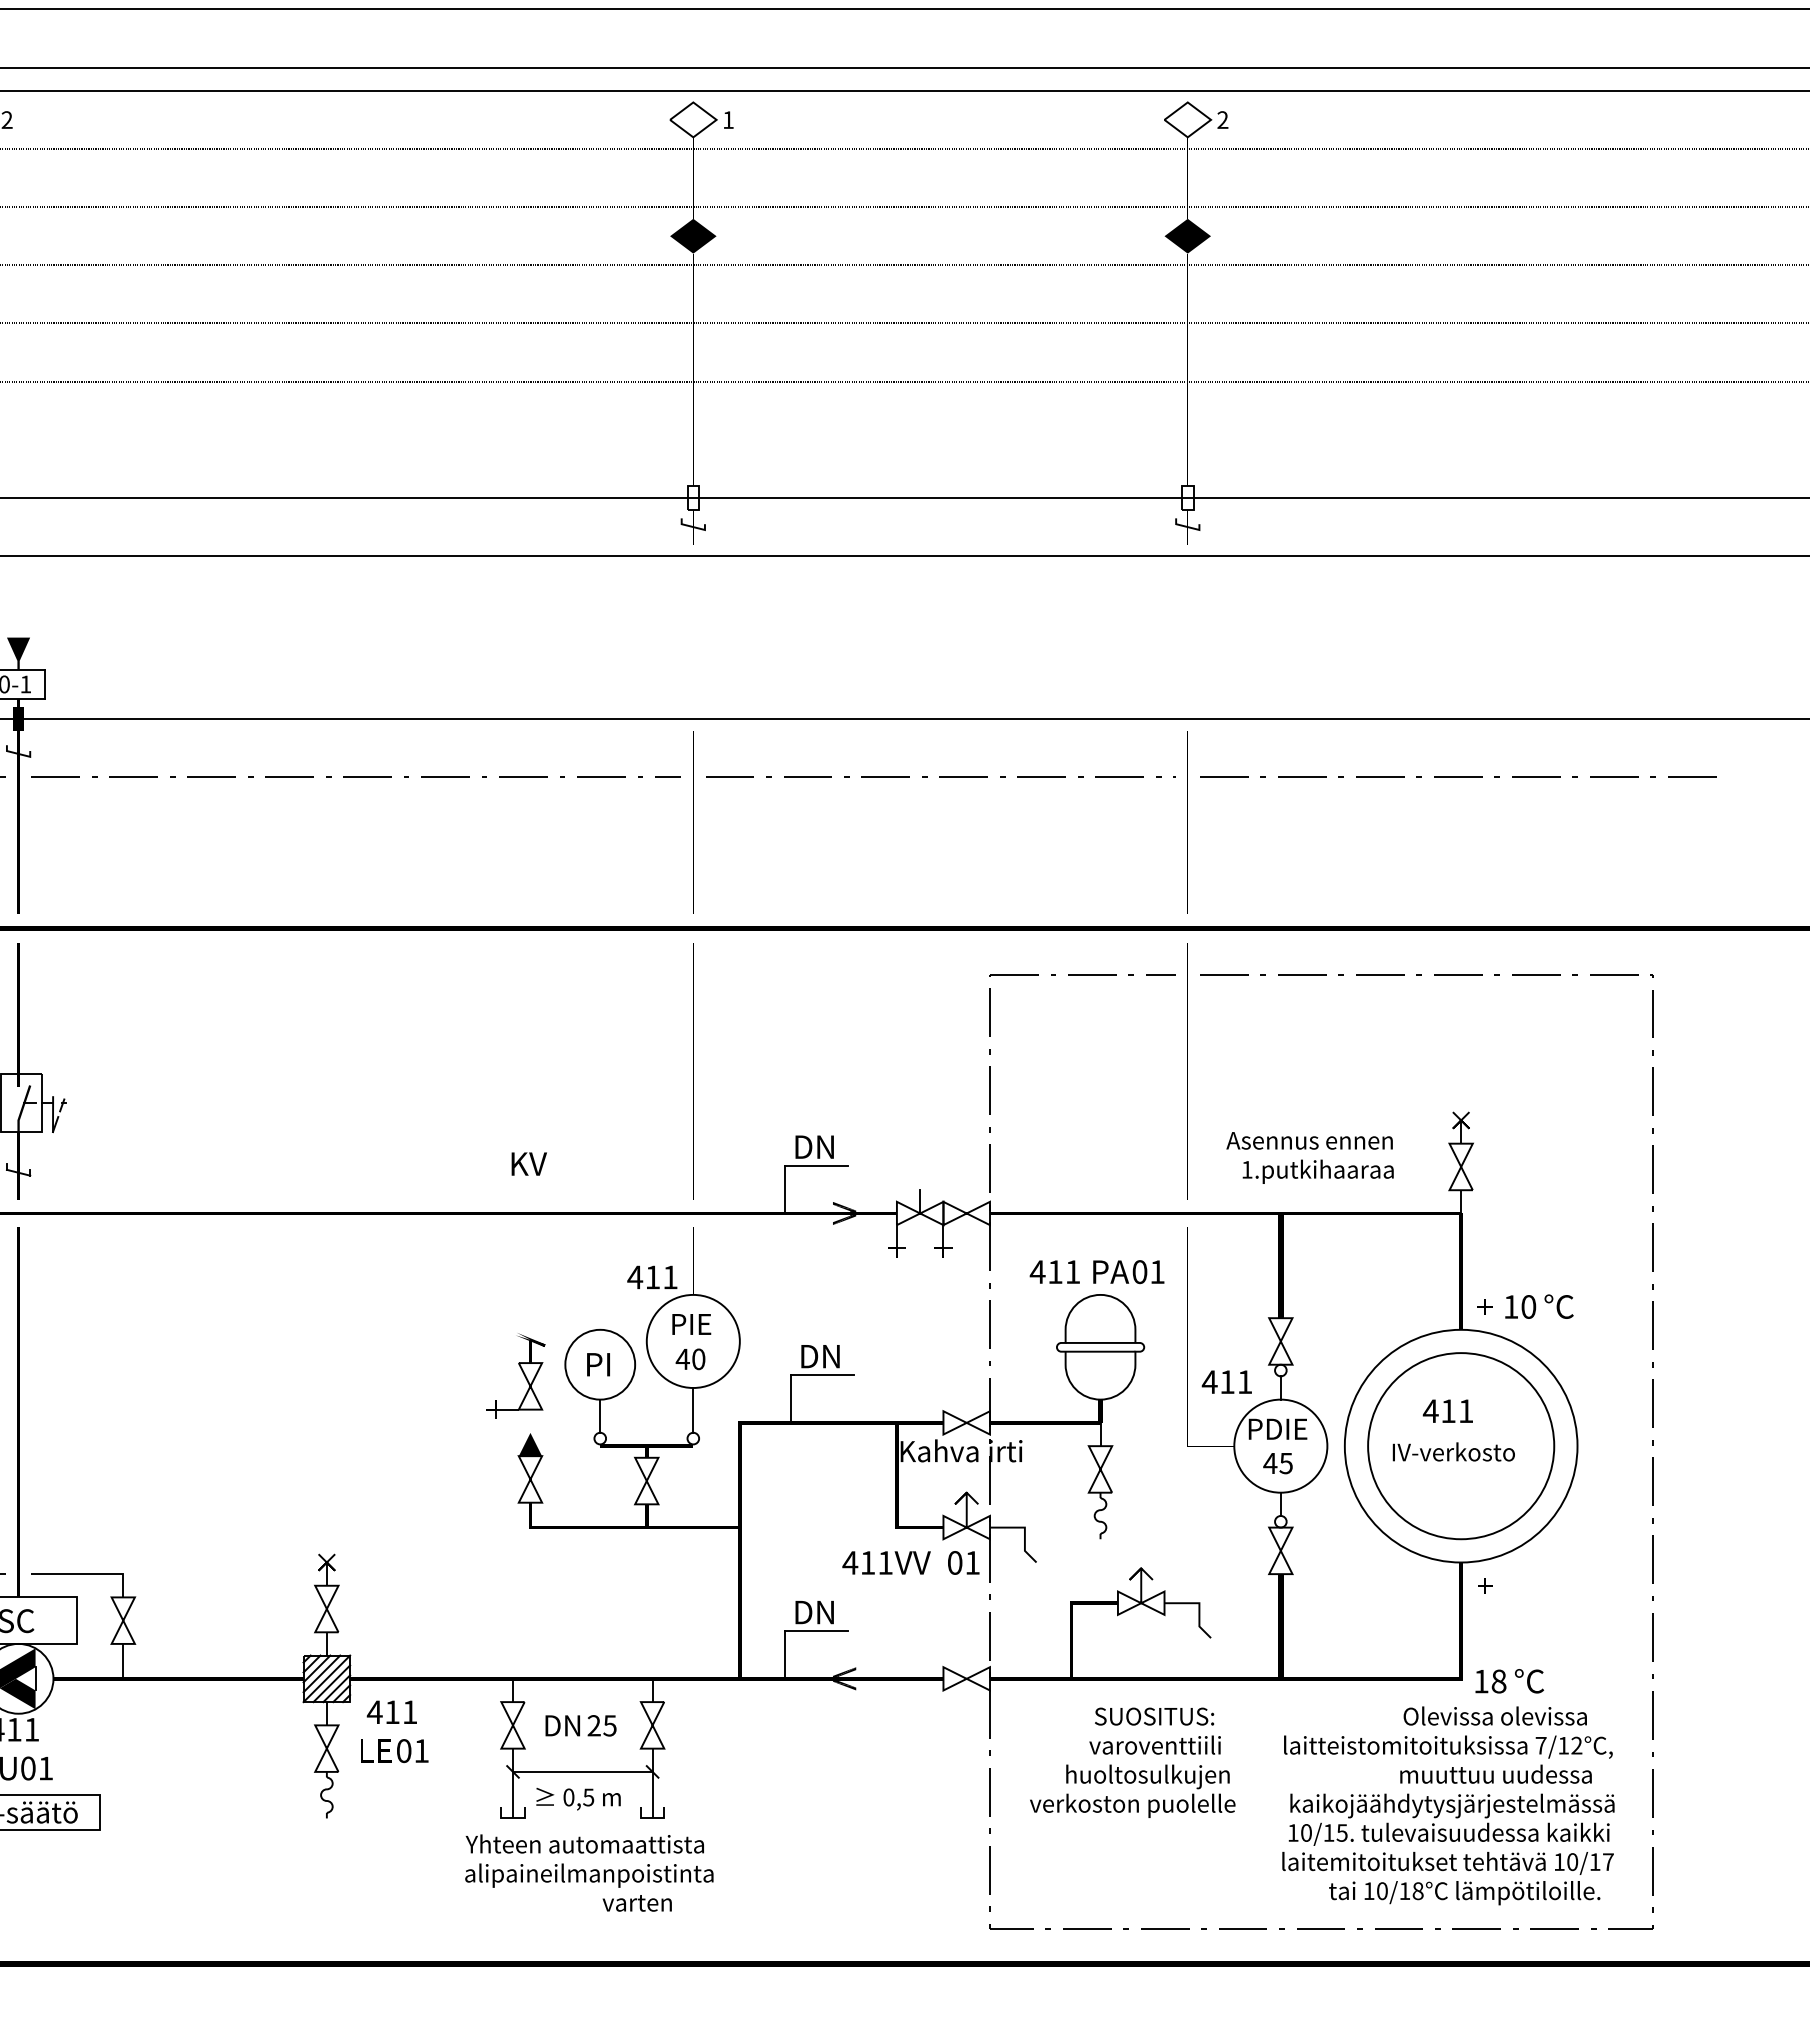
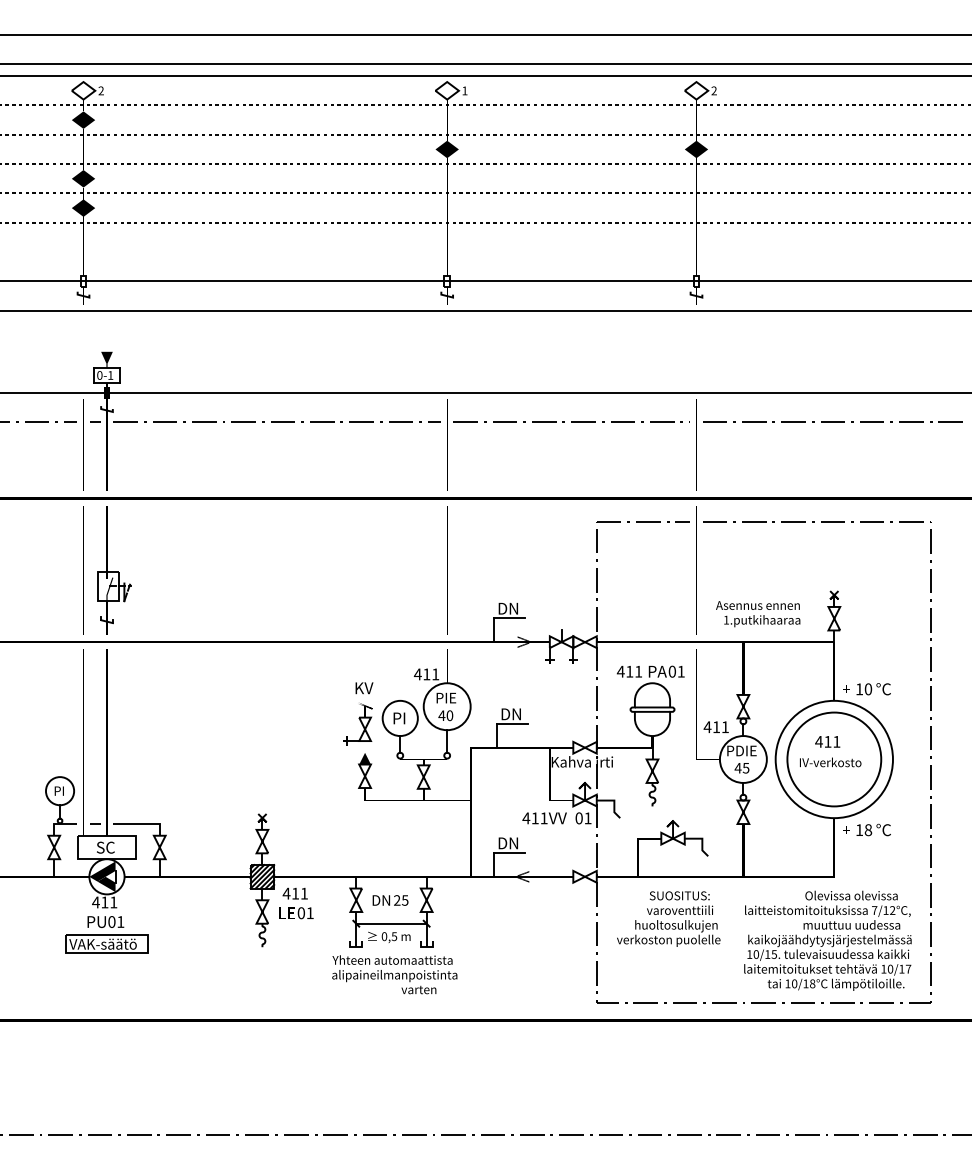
text: (529, 1164) -> (364, 688), moved
text: (1509, 1680) -> (873, 829), moved

